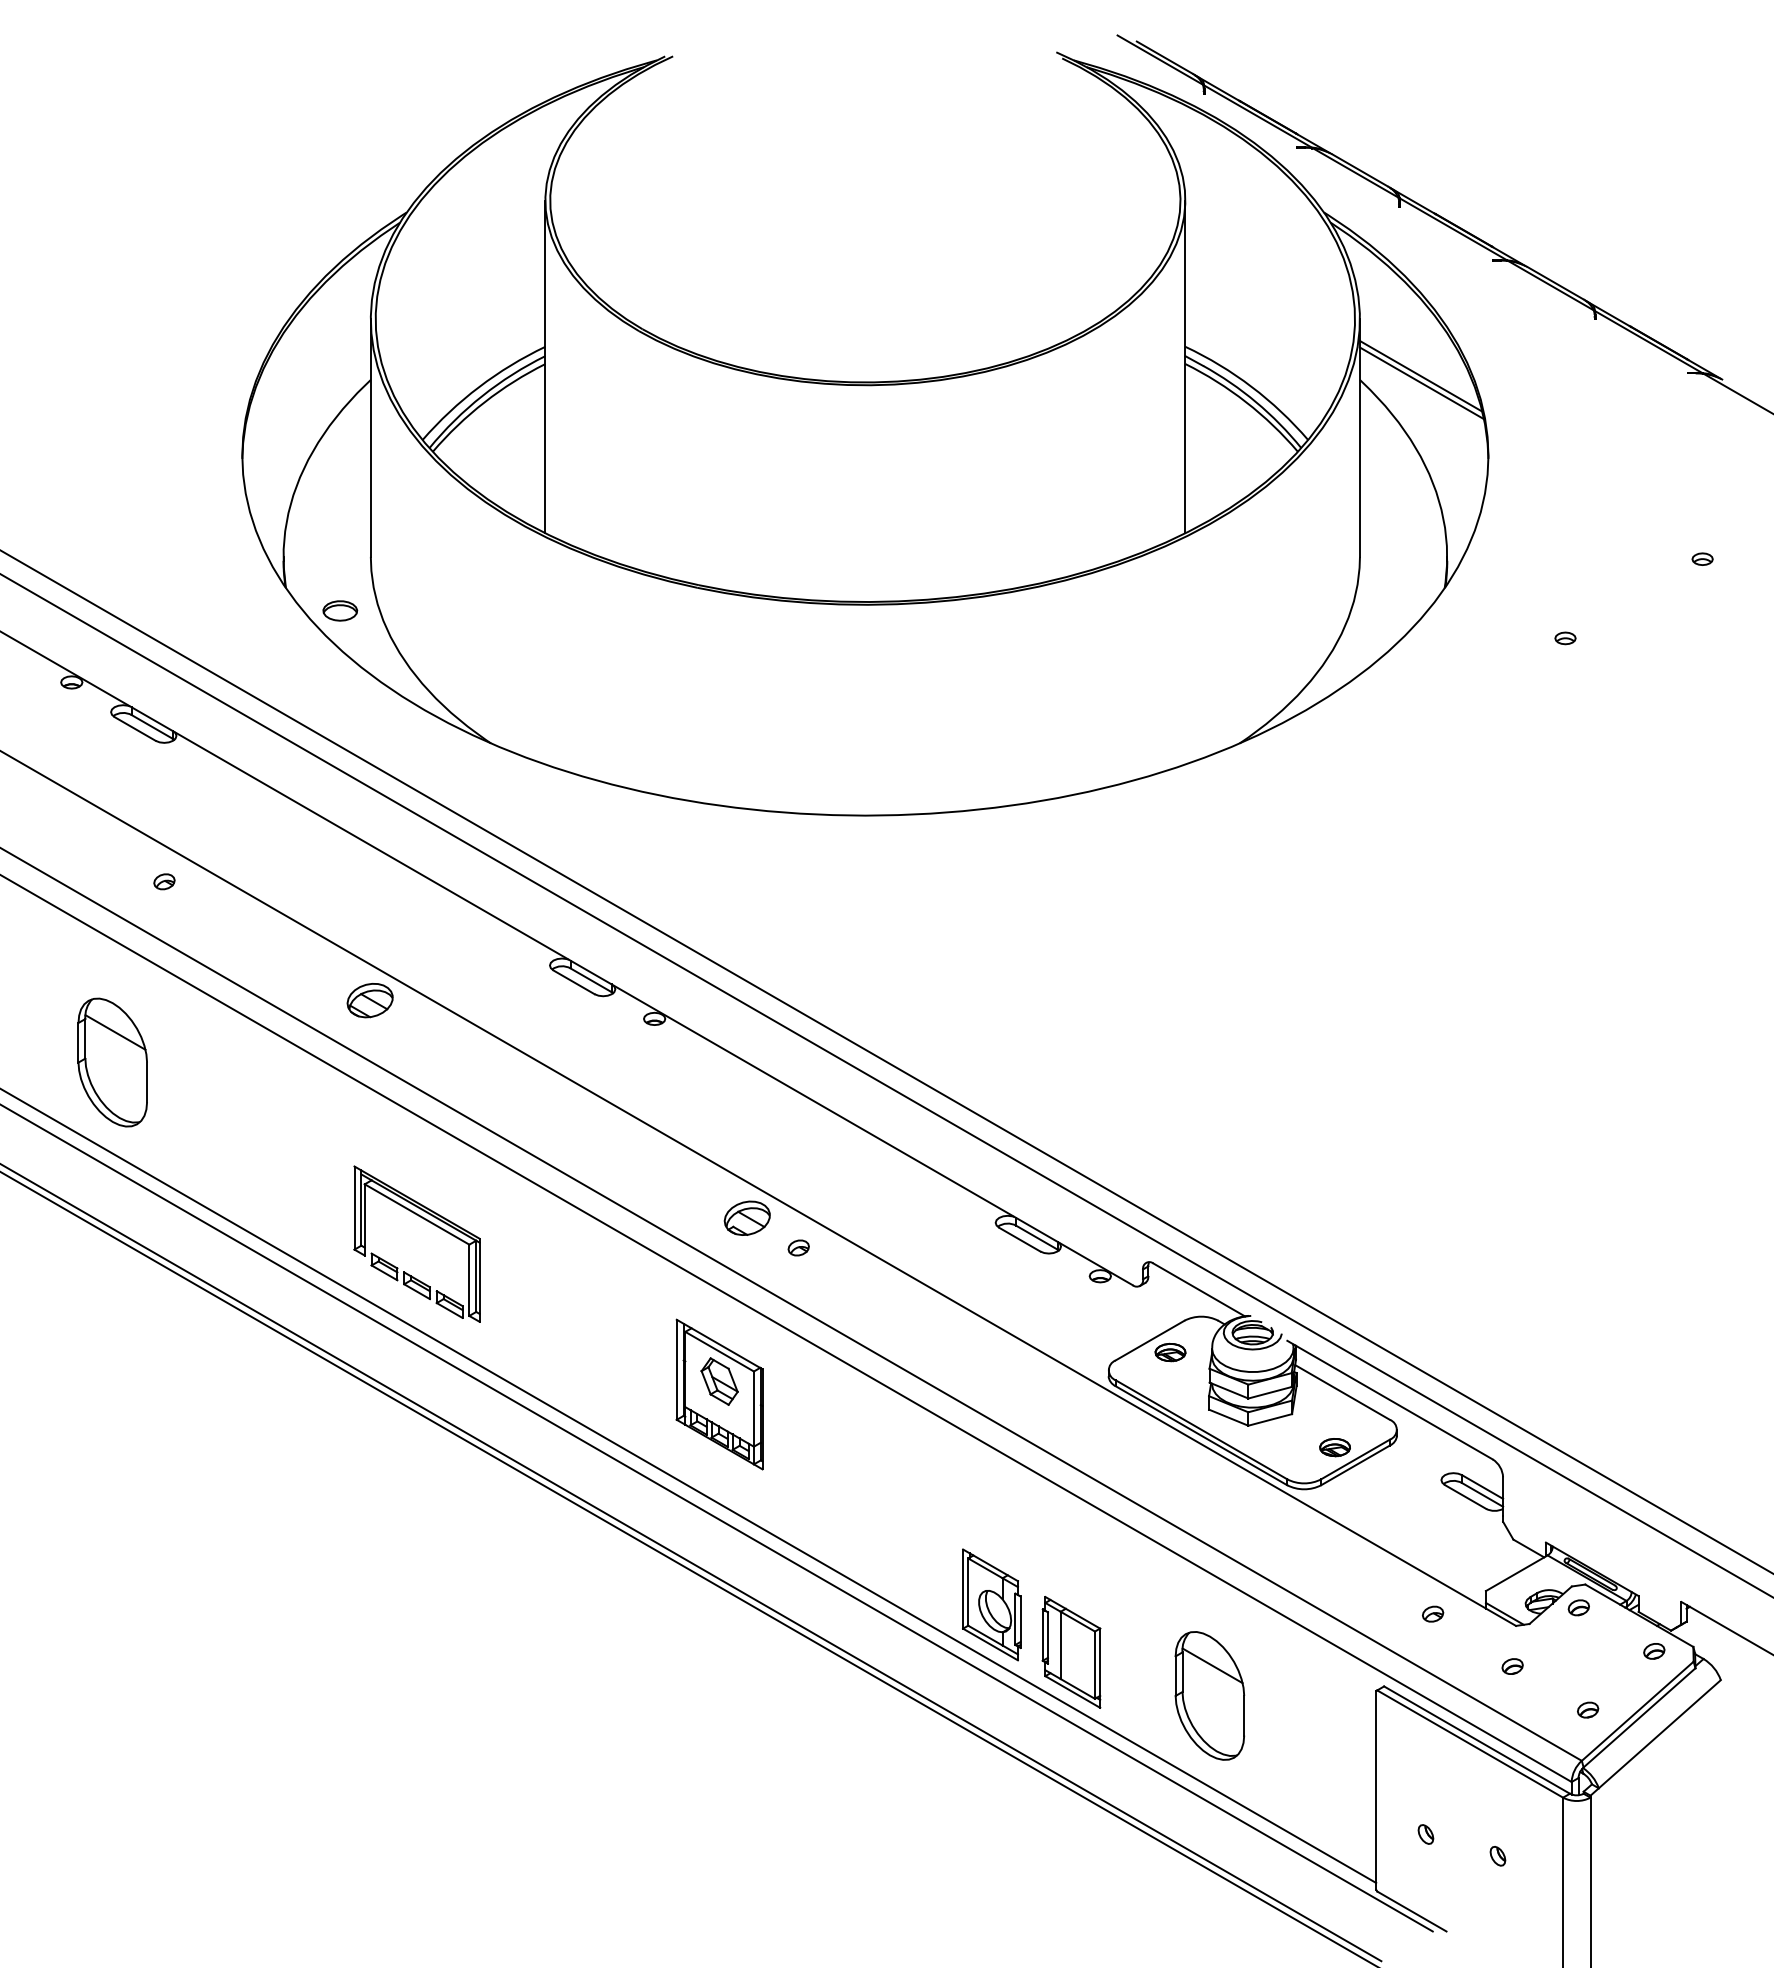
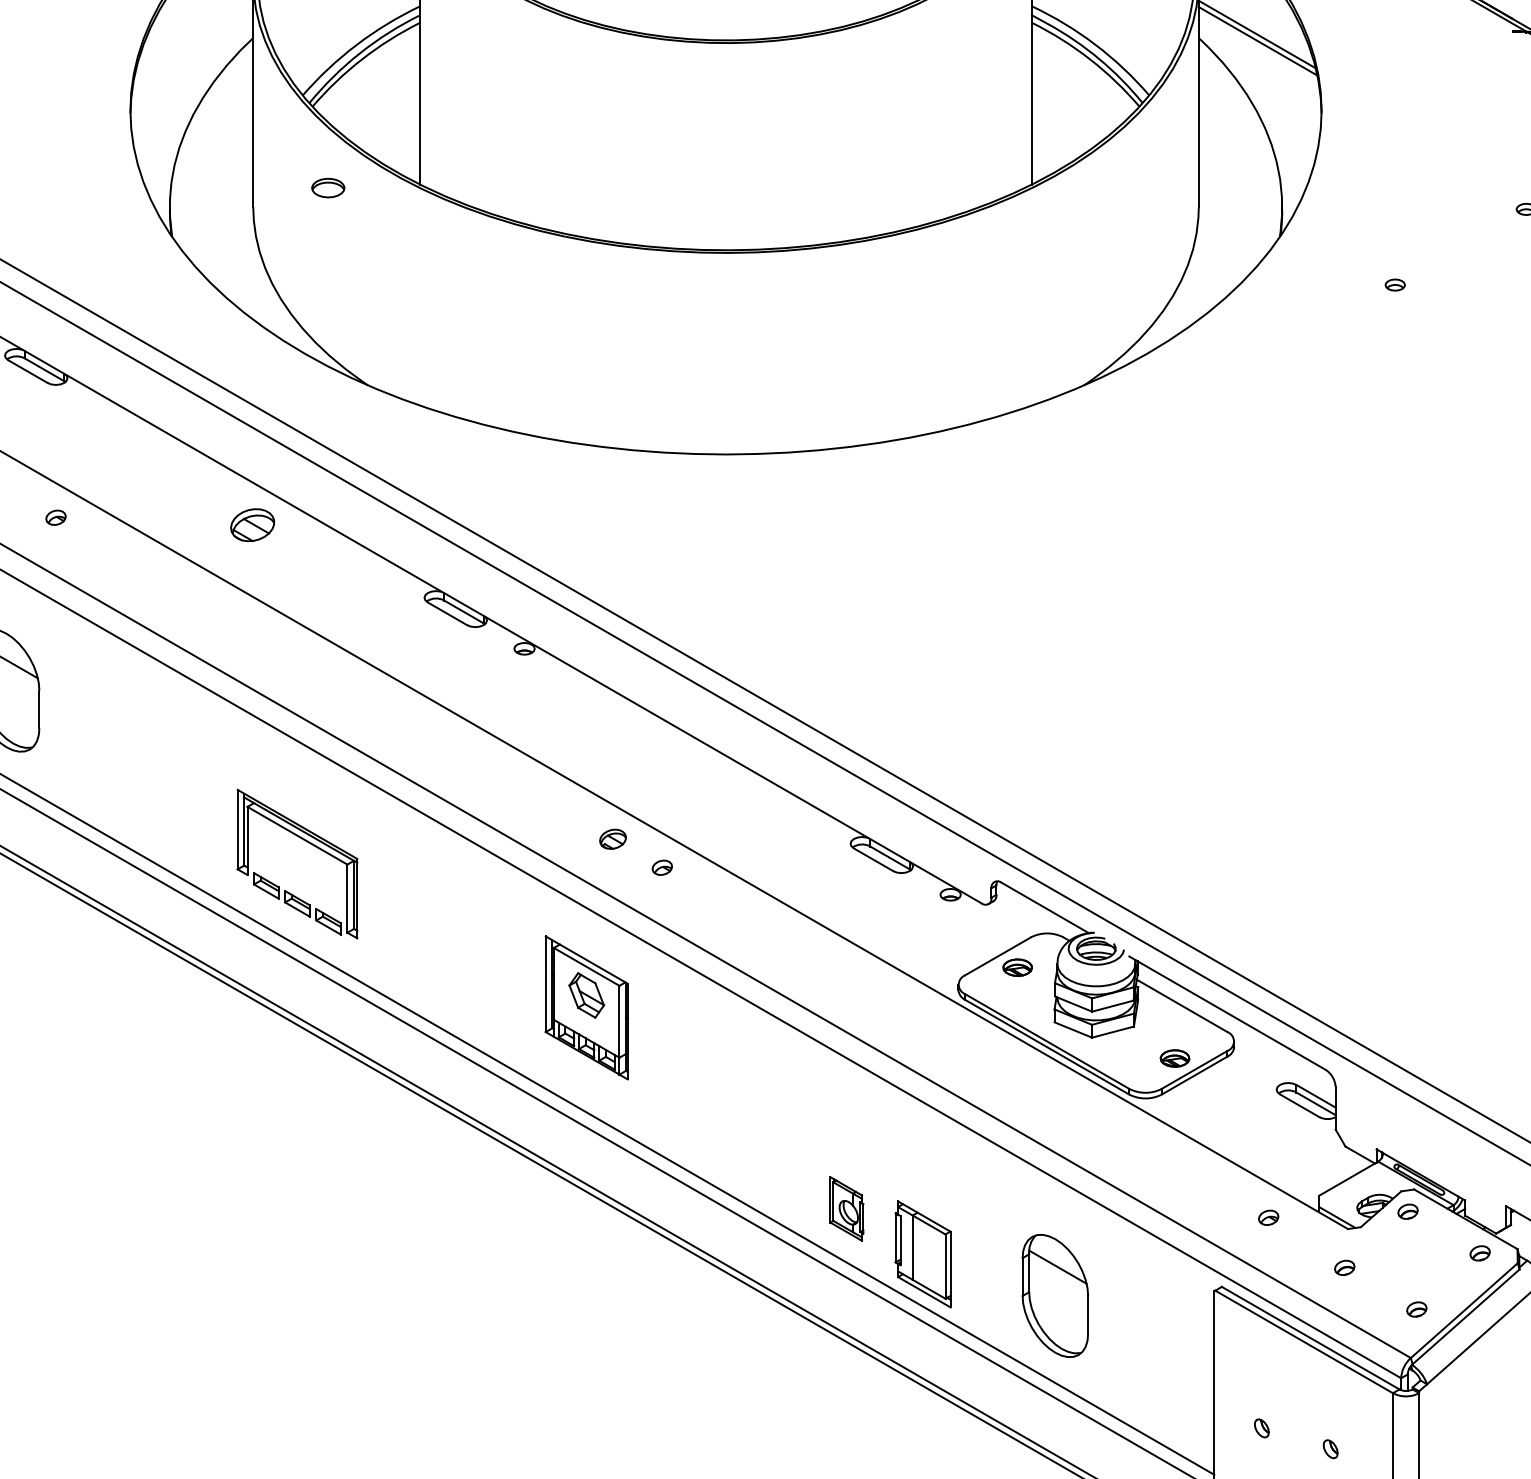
part: (340, 610) -> (328, 187), moved
part: (369, 1000) -> (252, 525), moved
part: (746, 1217) -> (612, 838), size x0.6
part: (991, 1604) -> (846, 1208), size x0.6

